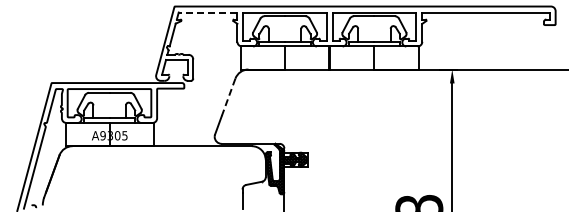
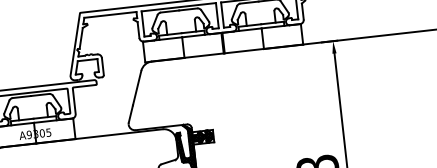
line: (207, 12) -> (109, 14), dashed -> solid
line: (228, 97) -> (137, 88), dashed -> solid

